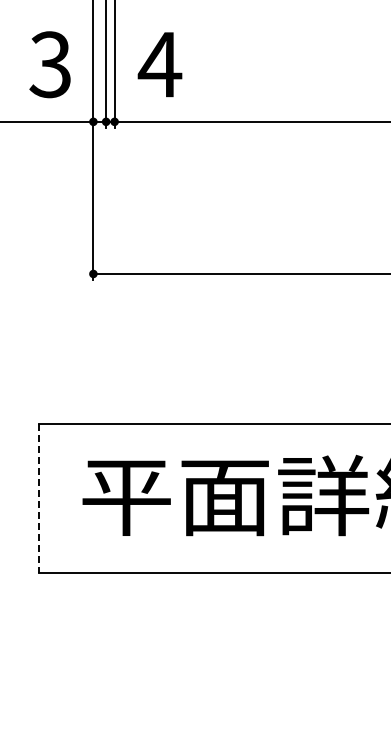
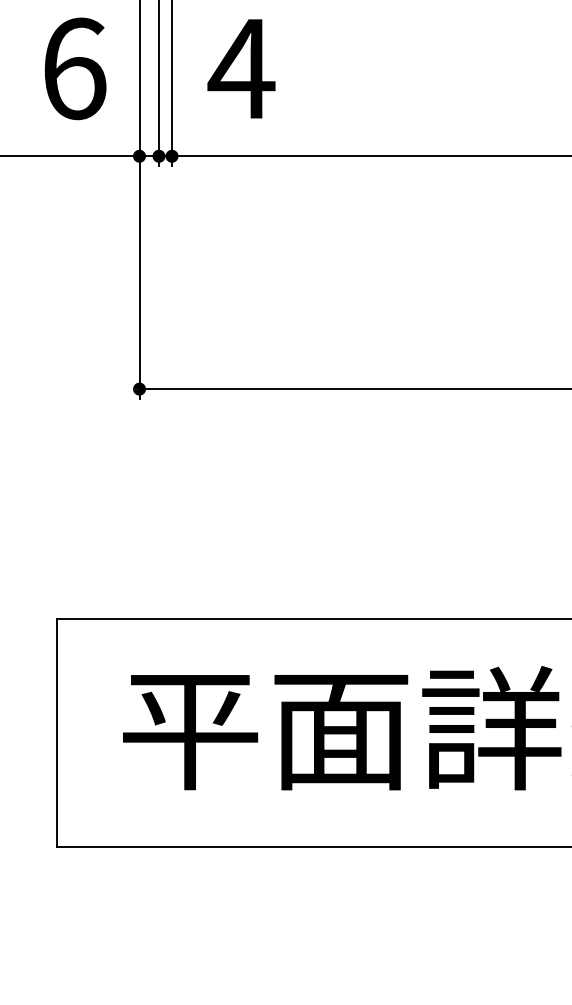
text: (50, 64) -> (73, 68), 3 -> 6
line: (39, 499) -> (57, 734), dashed -> solid

